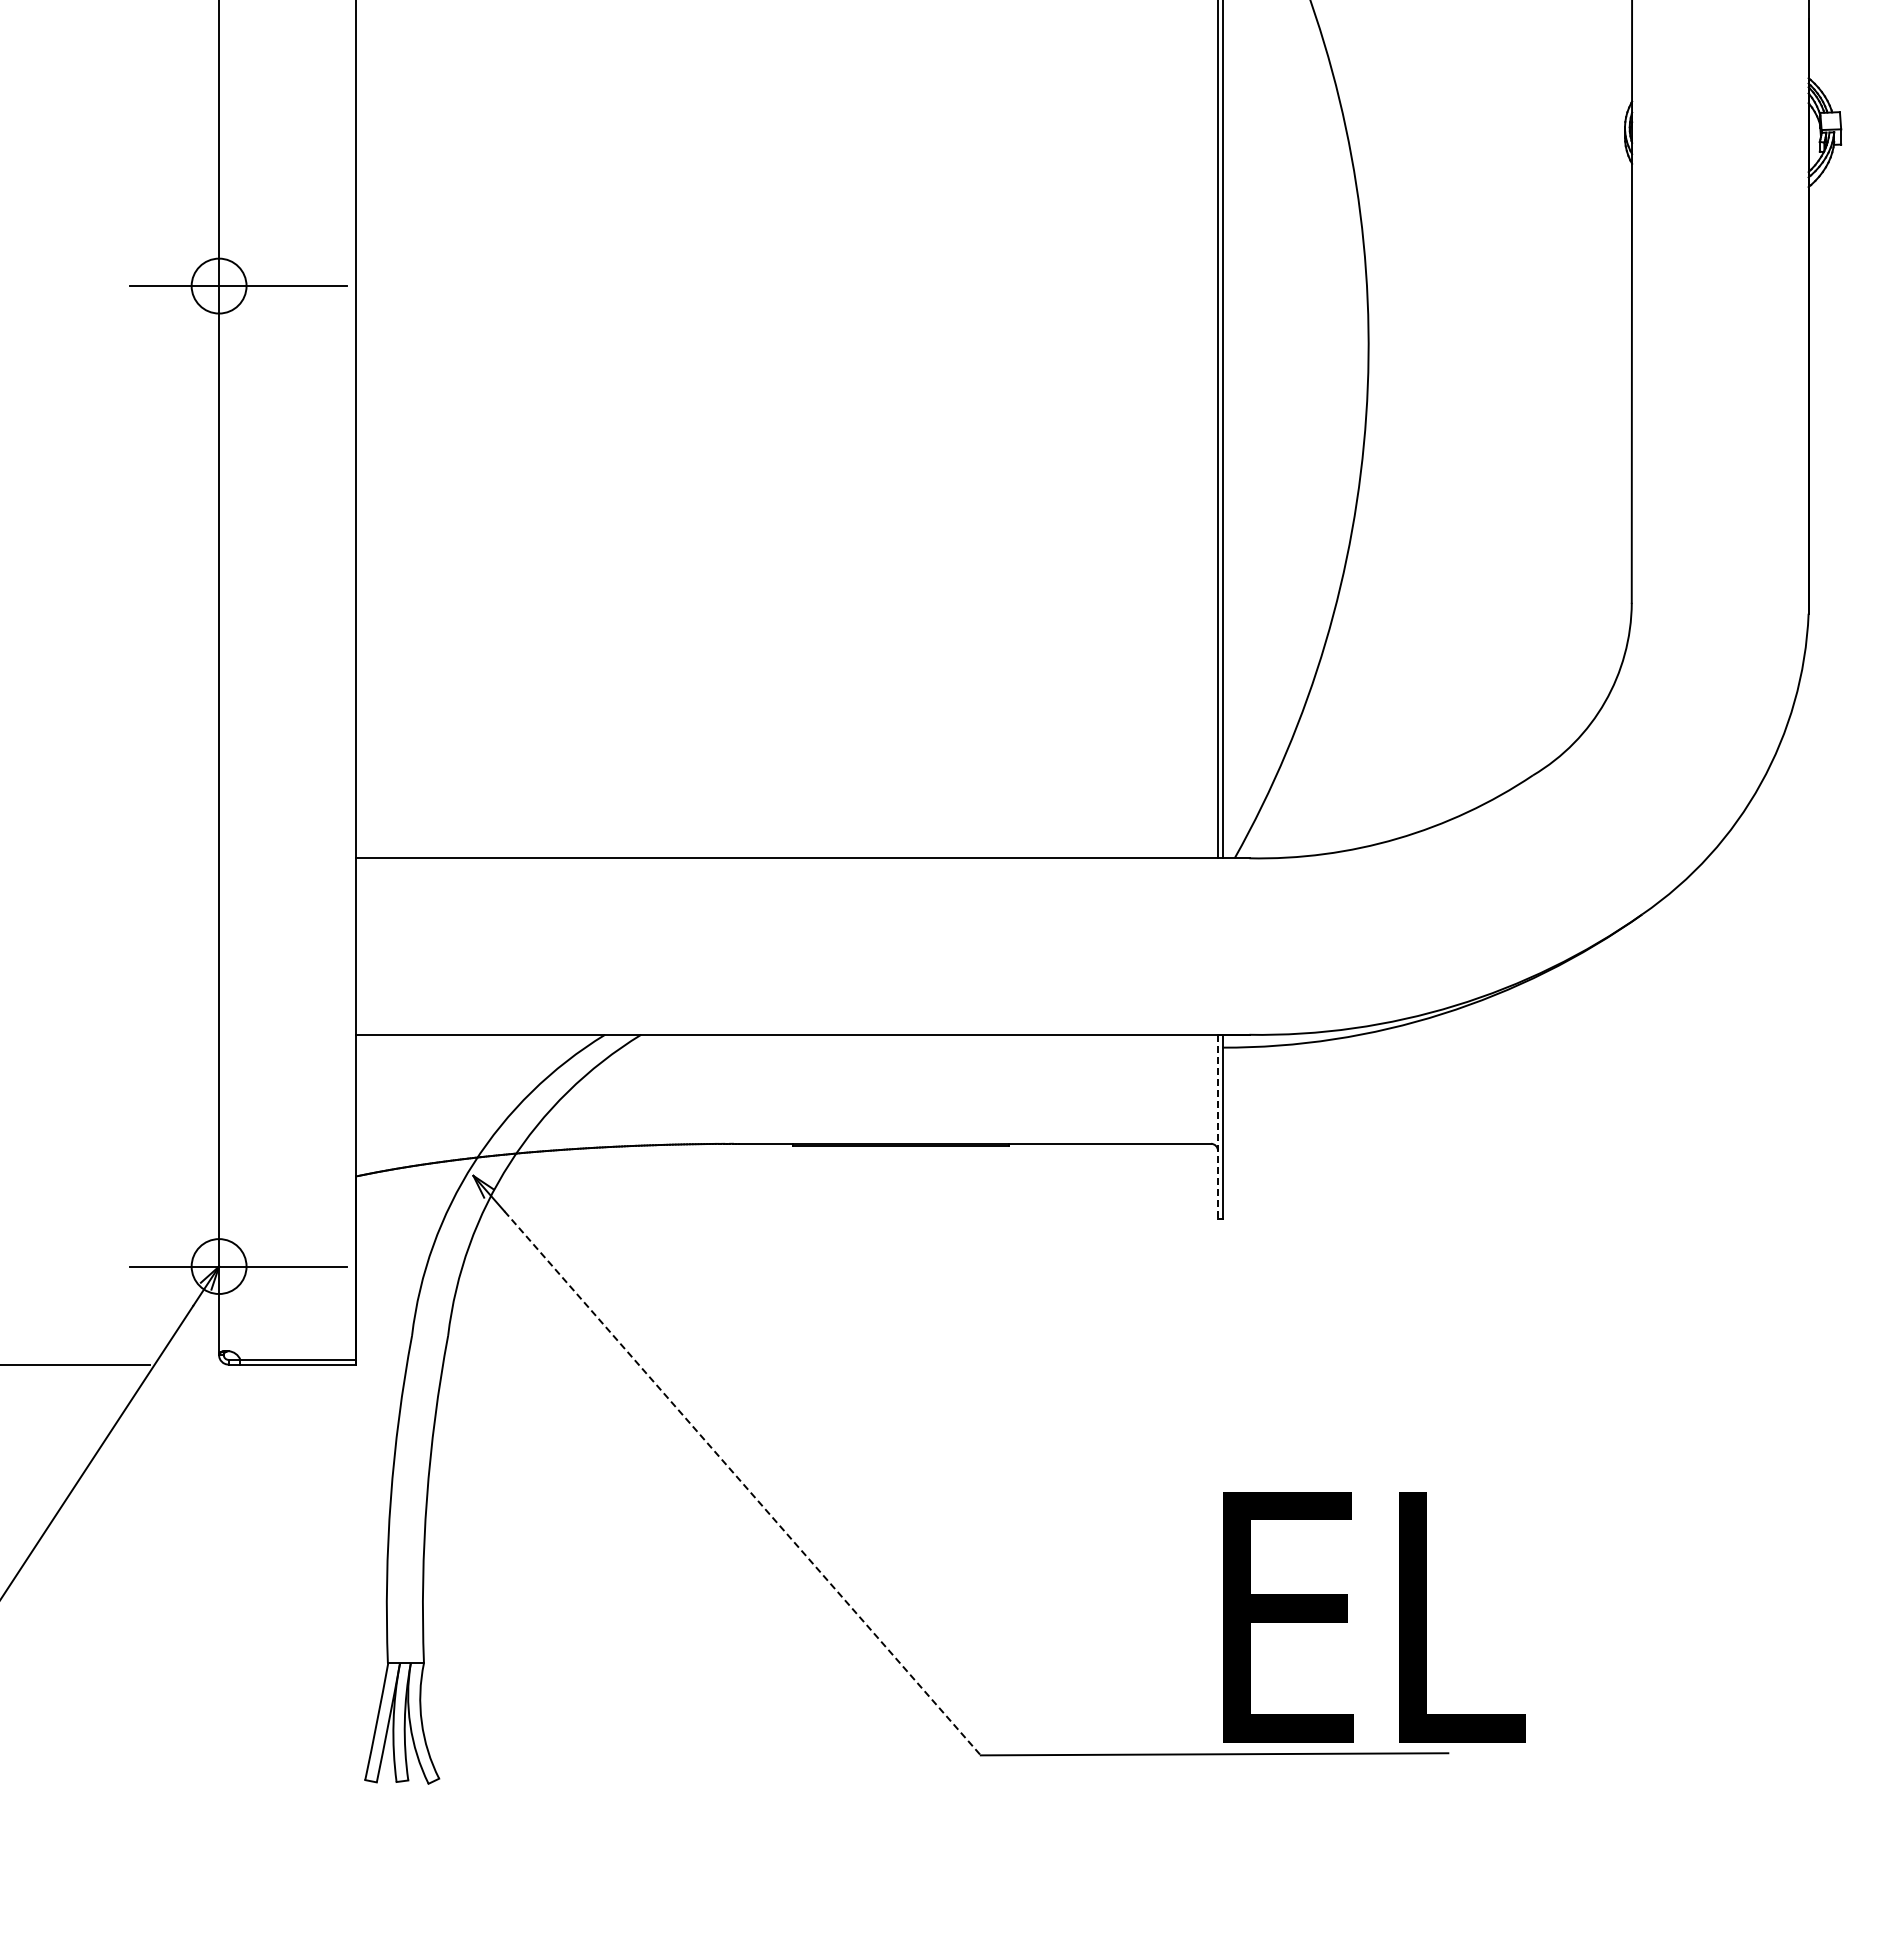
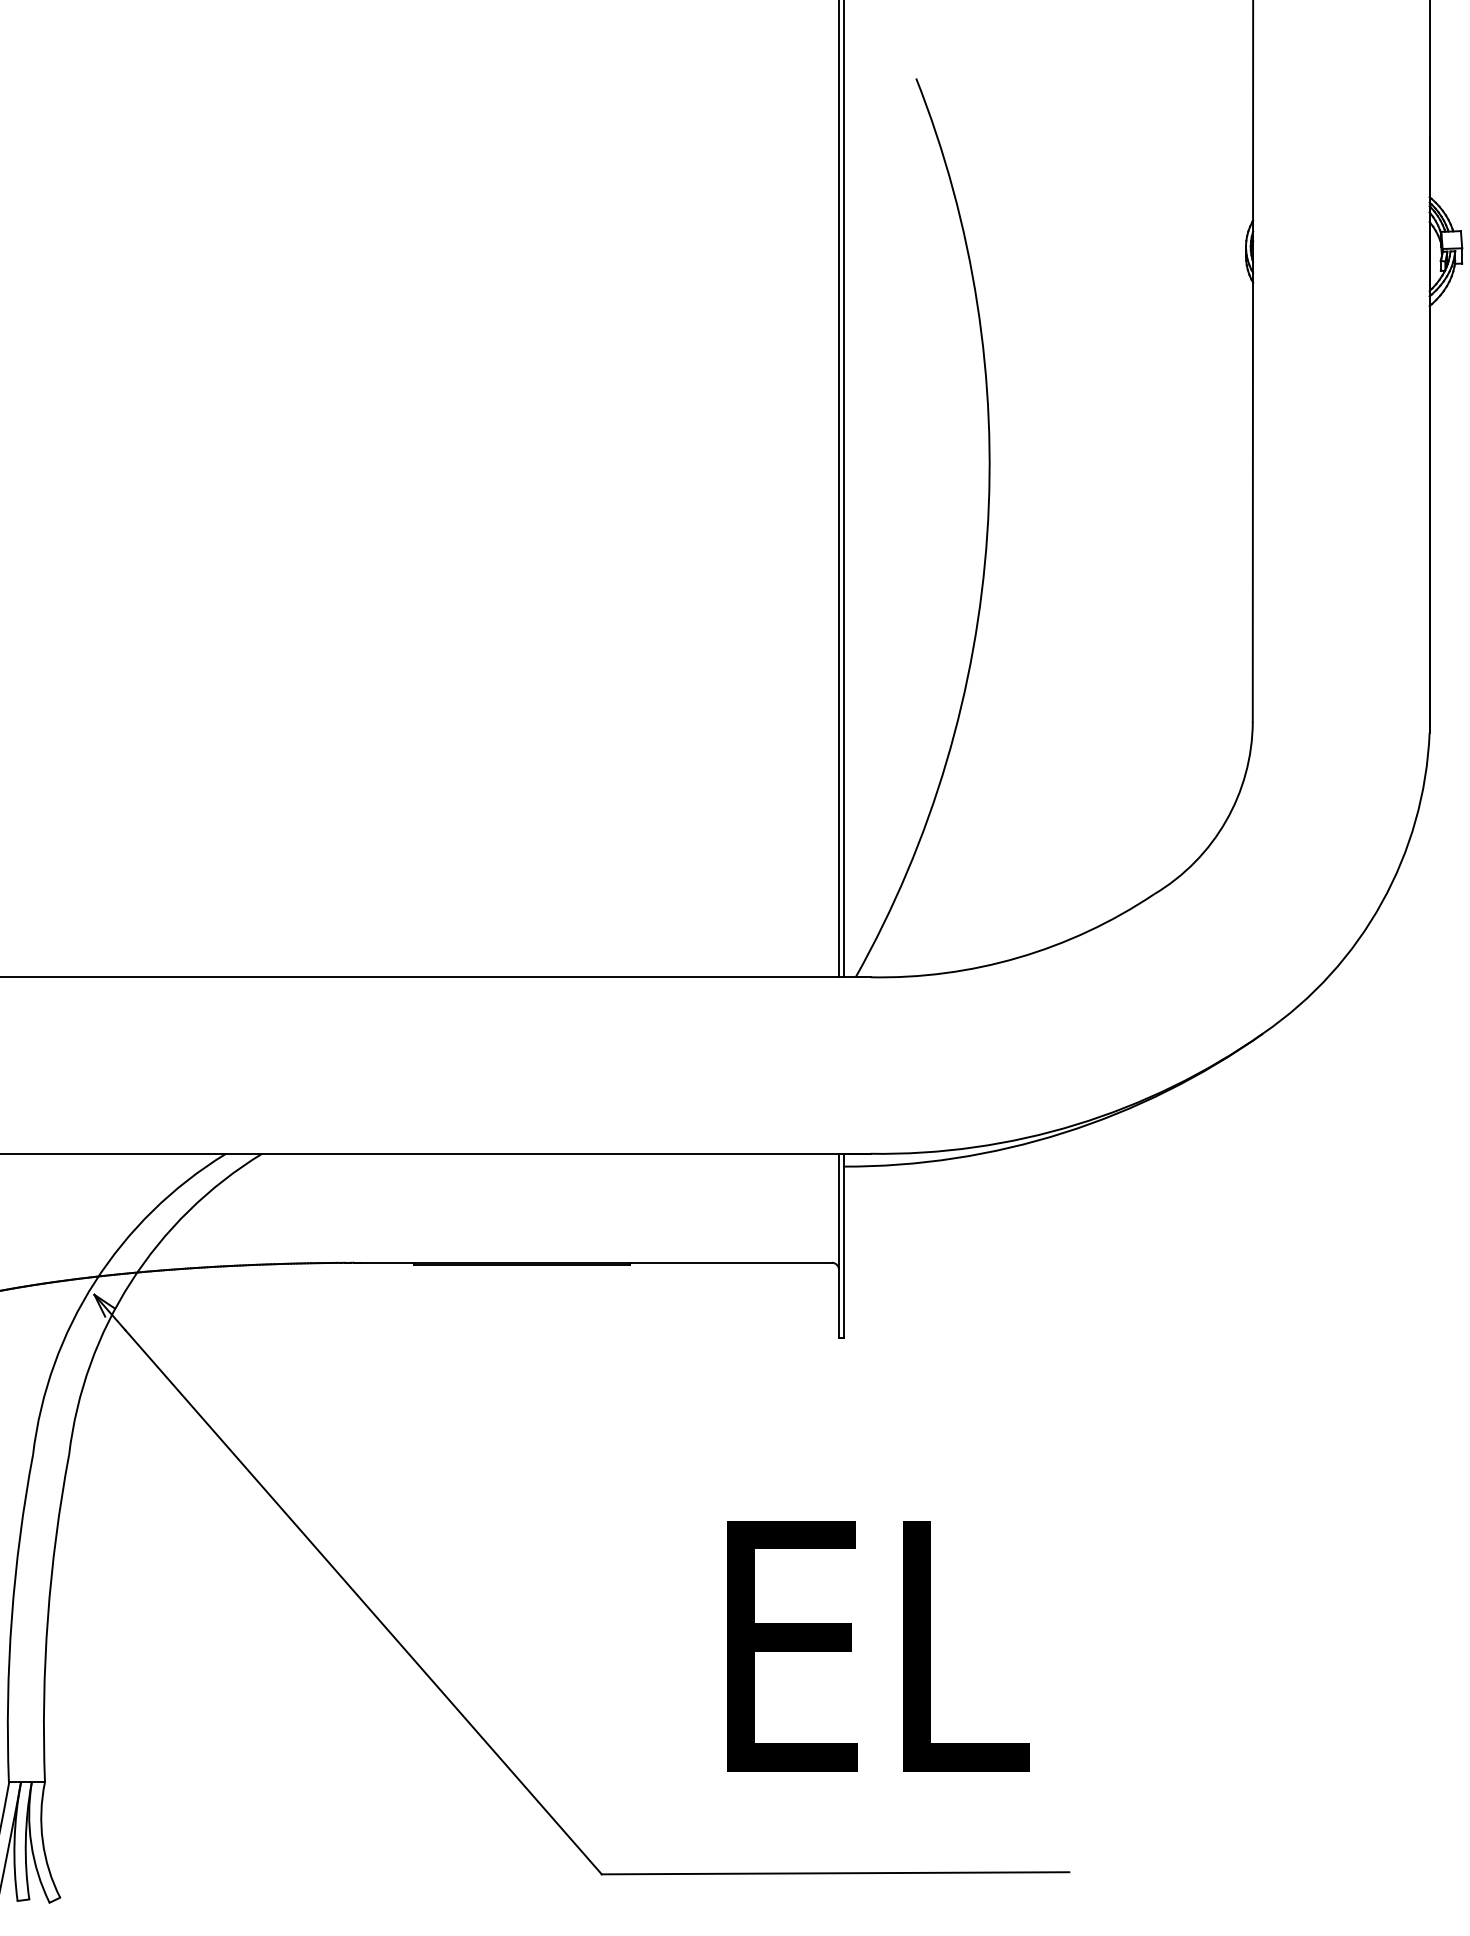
line: (1218, 1127) -> (839, 1246), dashed -> solid
line: (742, 1483) -> (363, 1602), dashed -> solid
text: (1374, 1617) -> (878, 1646), moved

